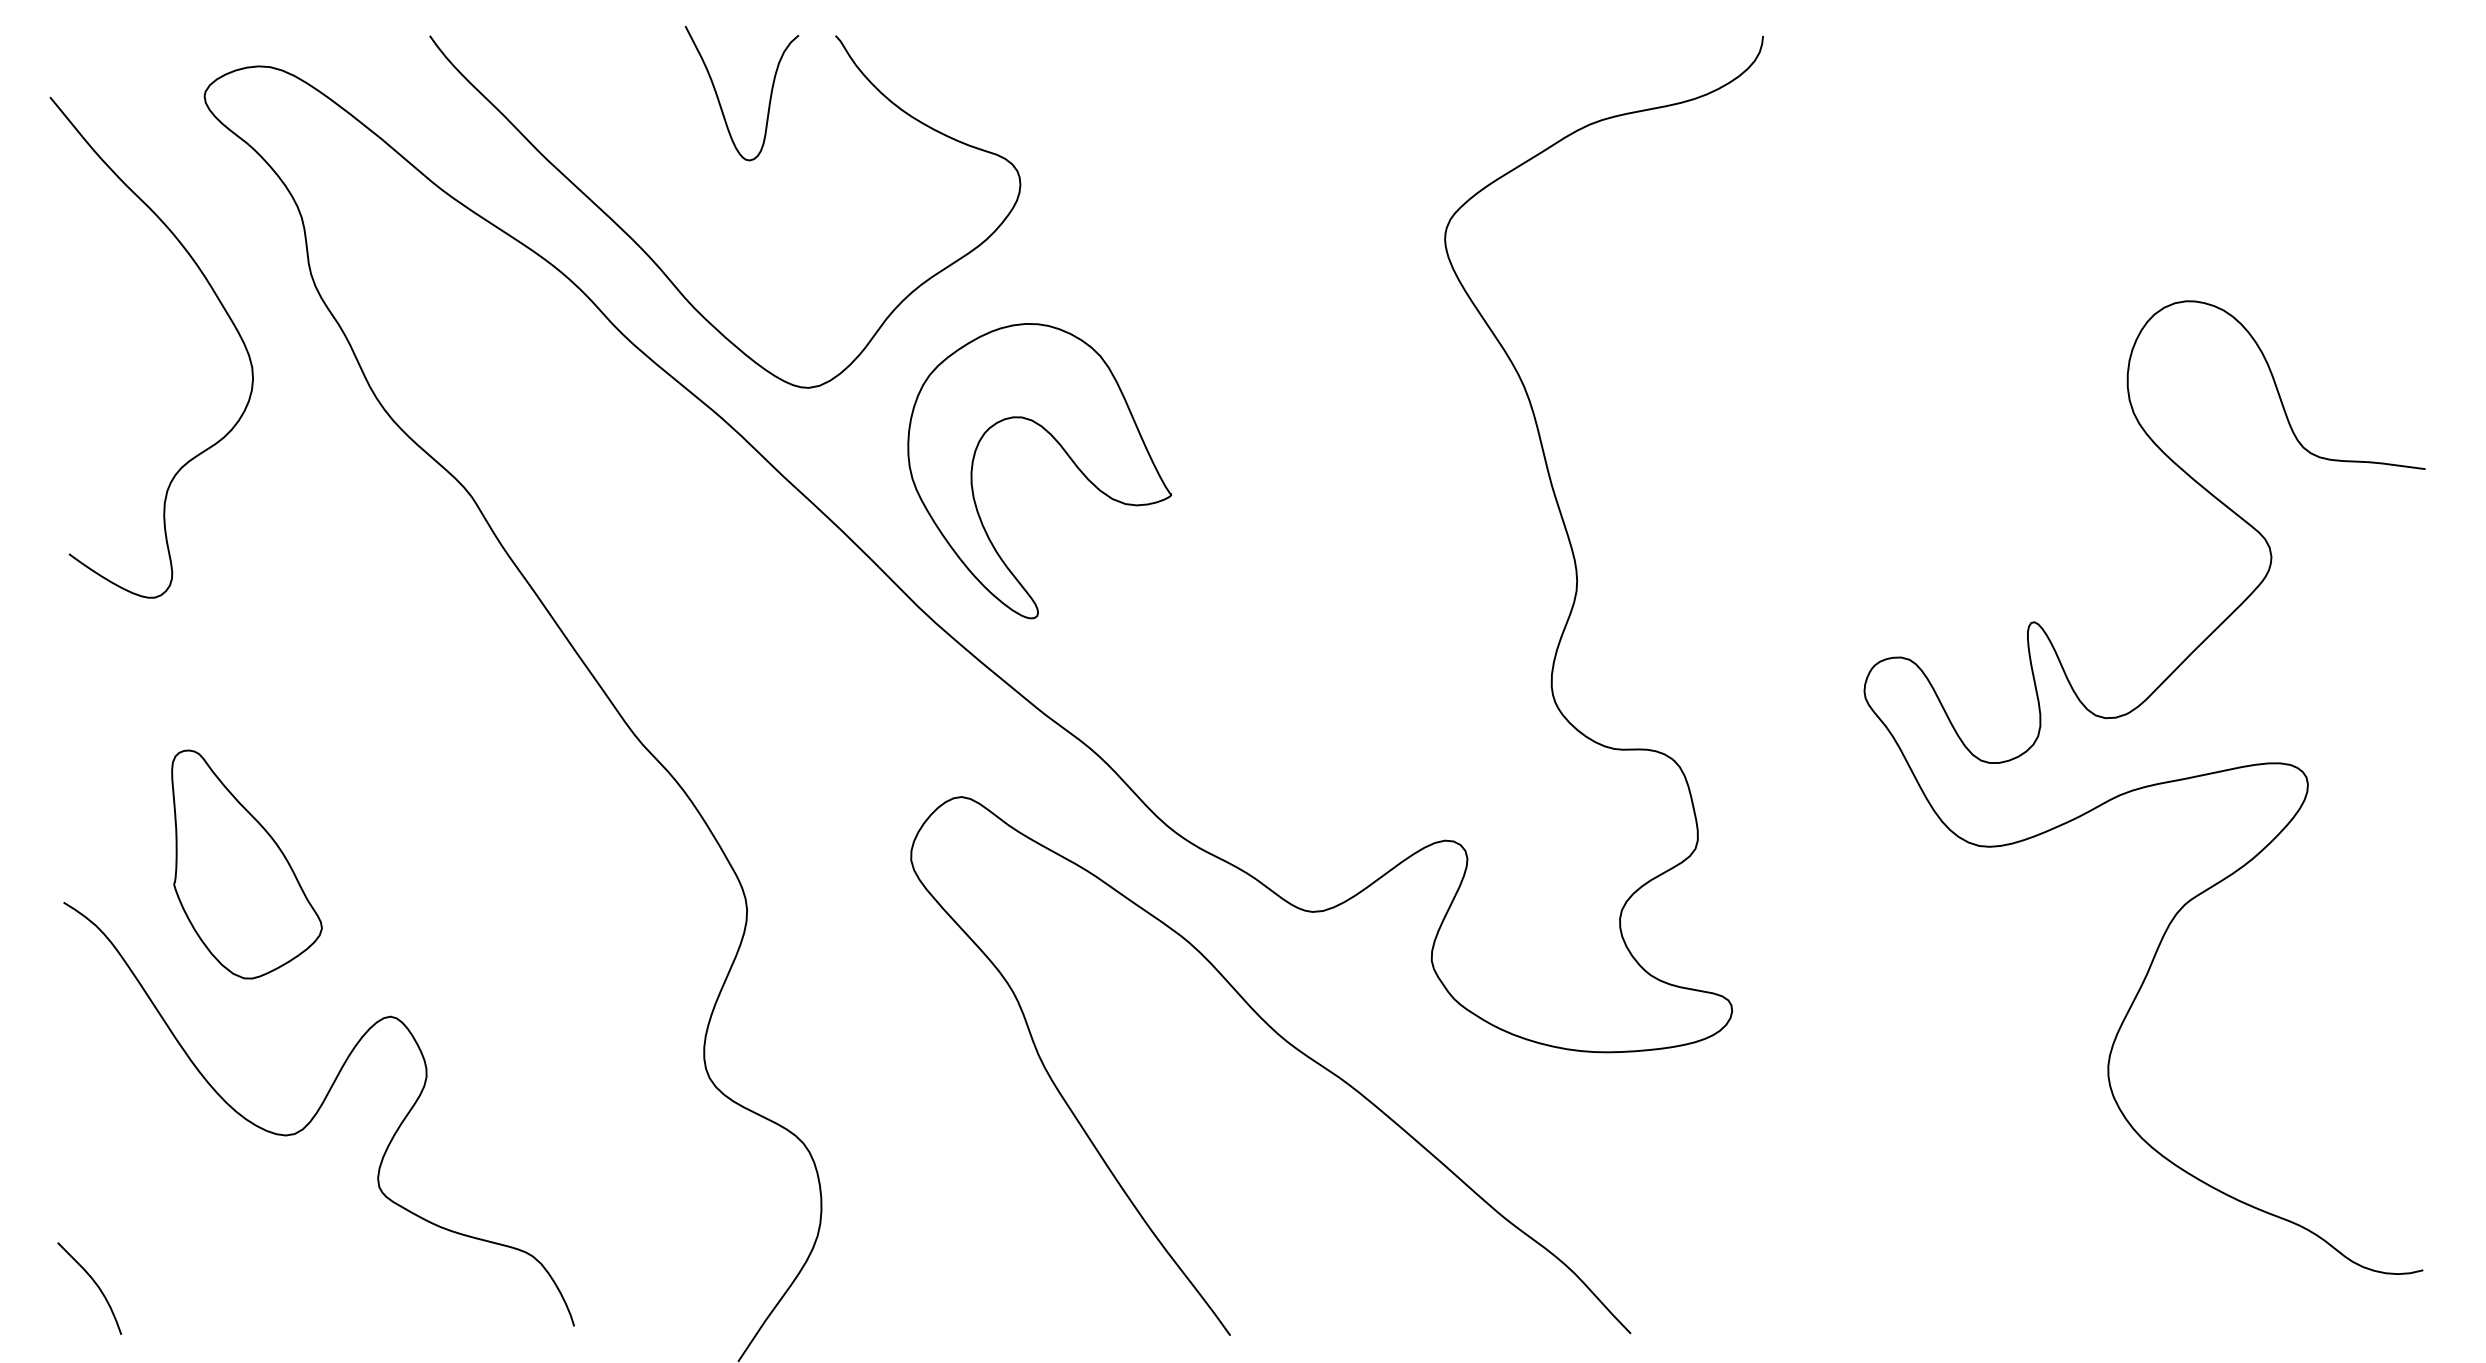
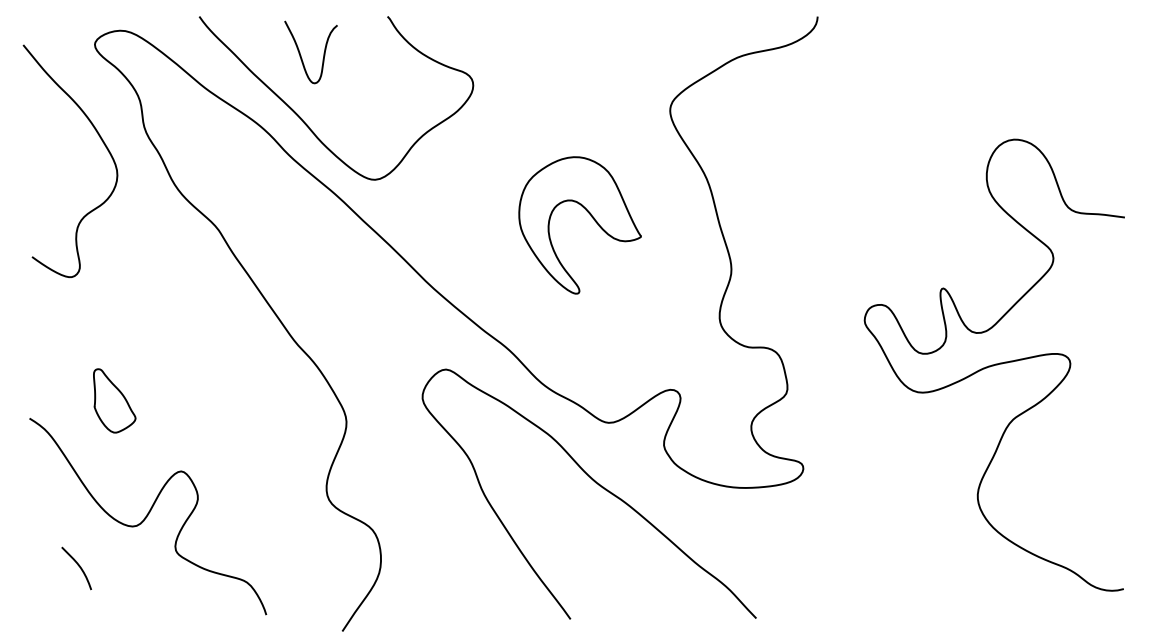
curve: (721, 100) -> (301, 55), moved
part: (1064, 454) -> (591, 217), moved
part: (246, 863) -> (114, 400), size x0.6
curve: (93, 1284) -> (78, 566), moved

